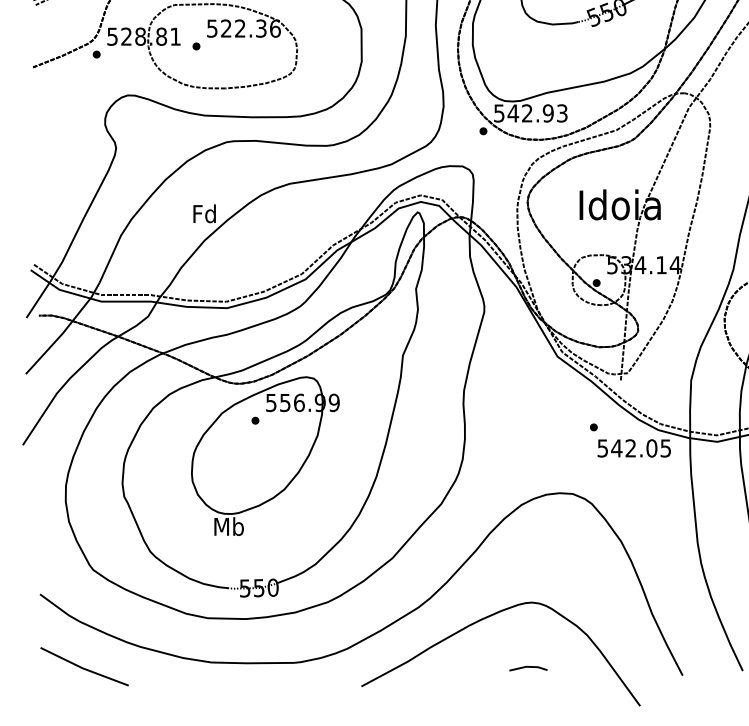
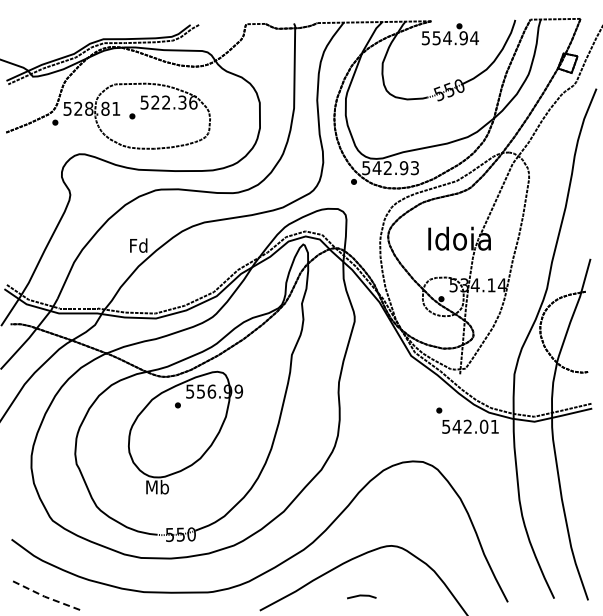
text: (665, 448) -> (494, 426), 542.05 -> 542.01
line: (82, 668) -> (44, 596), solid -> dashed
line: (528, 668) -> (361, 596), moved

